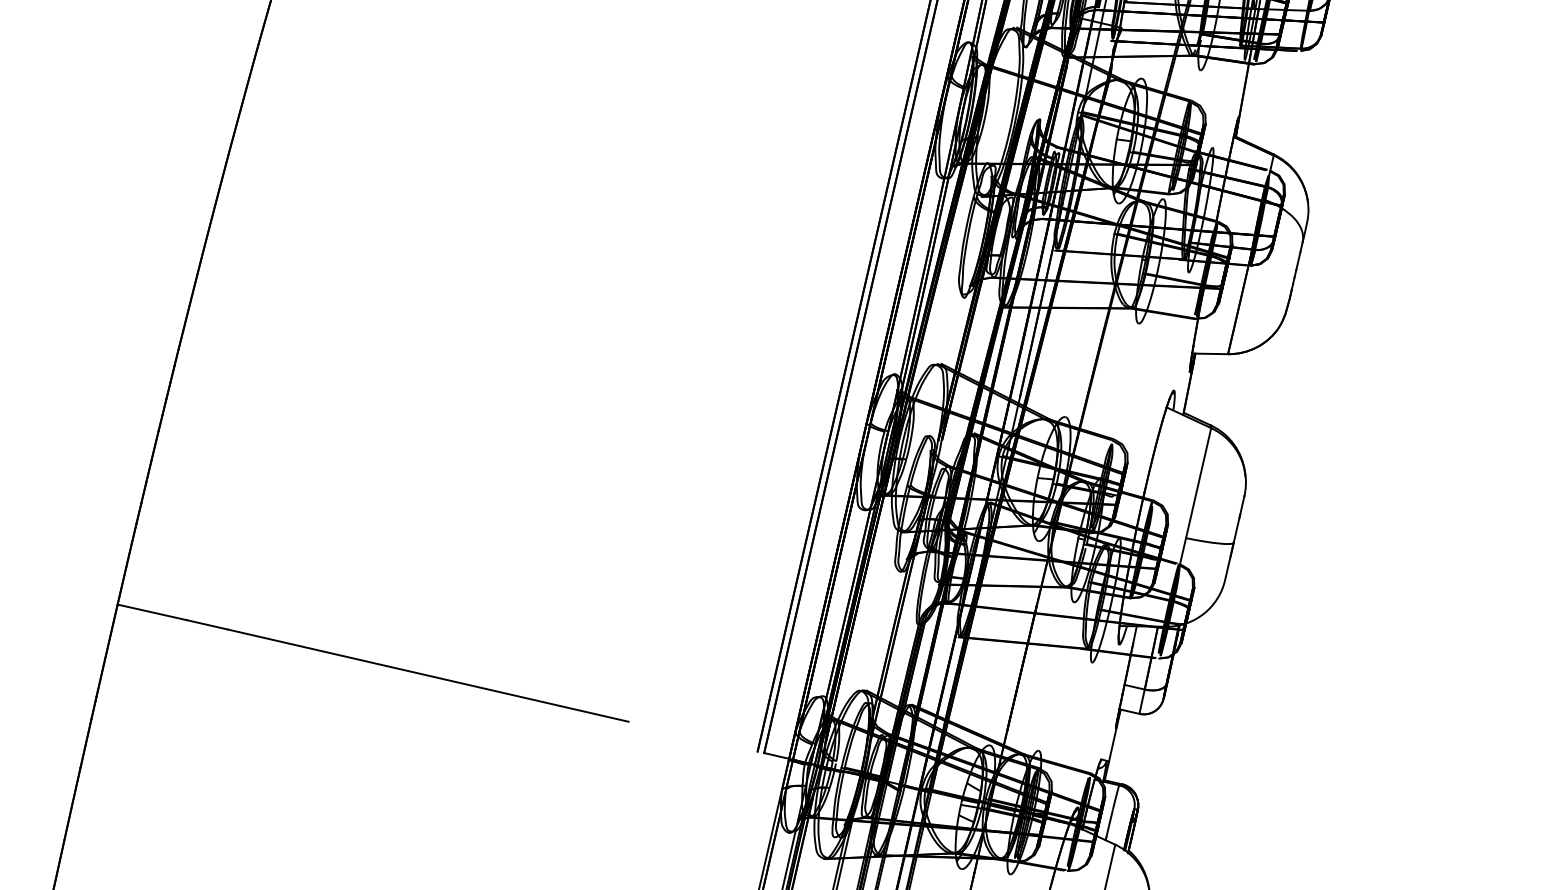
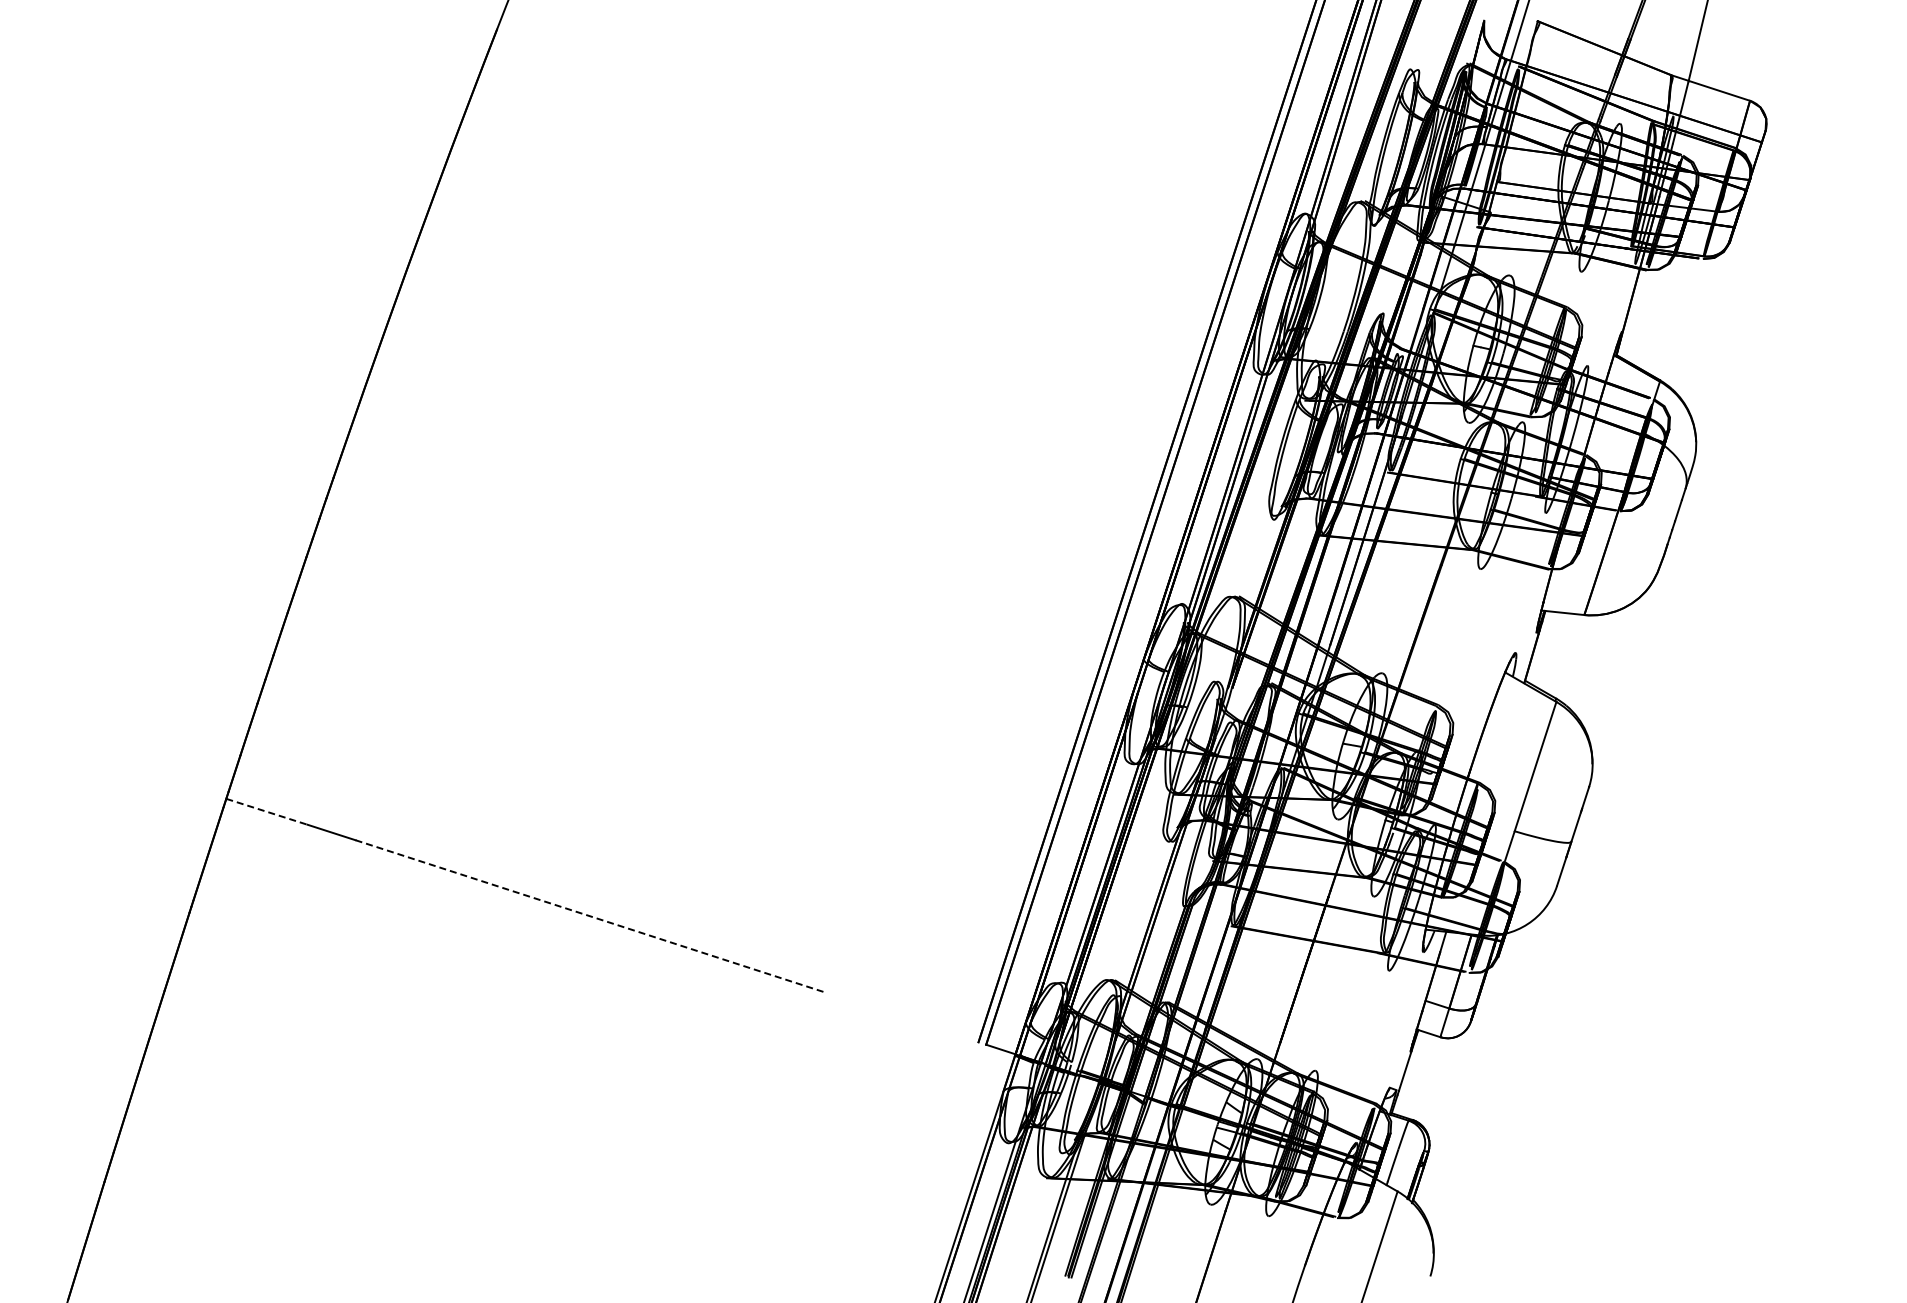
line: (151, 612) -> (266, 811), solid -> dashed
line: (428, 675) -> (591, 916), solid -> dashed

